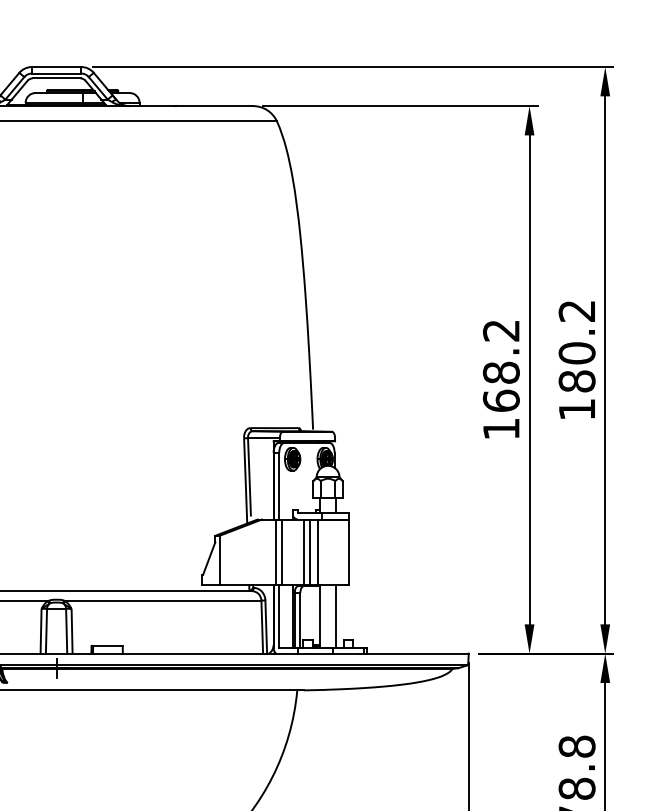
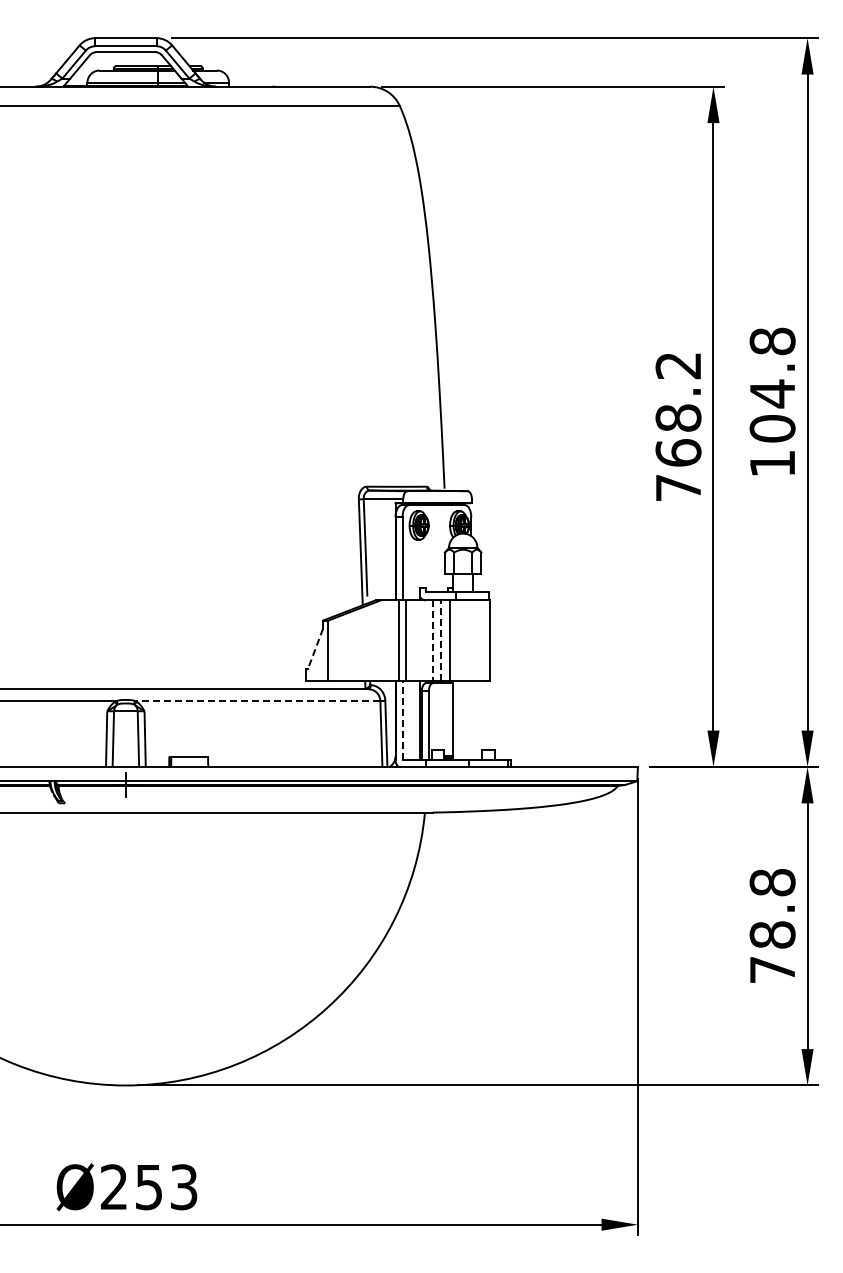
text: (577, 345) -> (772, 384), 180.2 -> 104.8
text: (501, 428) -> (678, 487), 168.2 -> 768.2
line: (310, 551) -> (441, 640), solid -> dashed
line: (304, 552) -> (433, 641), solid -> dashed
line: (209, 558) -> (315, 648), solid -> dashed
line: (162, 600) -> (257, 701), solid -> dashed
line: (279, 616) -> (402, 720), solid -> dashed
line: (336, 616) -> (473, 720), removed

